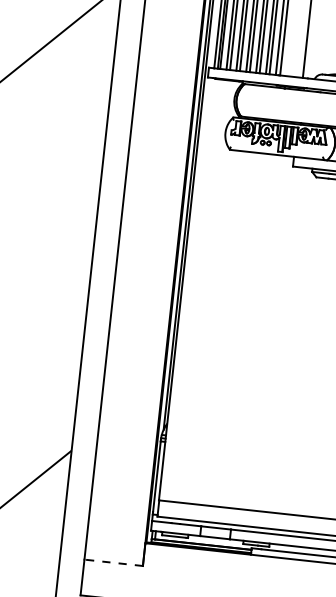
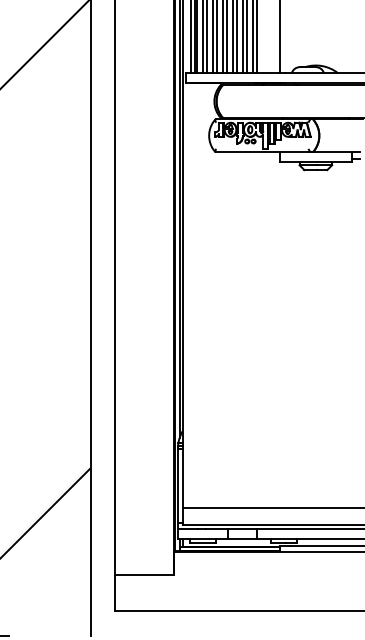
line: (112, 562) -> (143, 575), dashed -> solid

